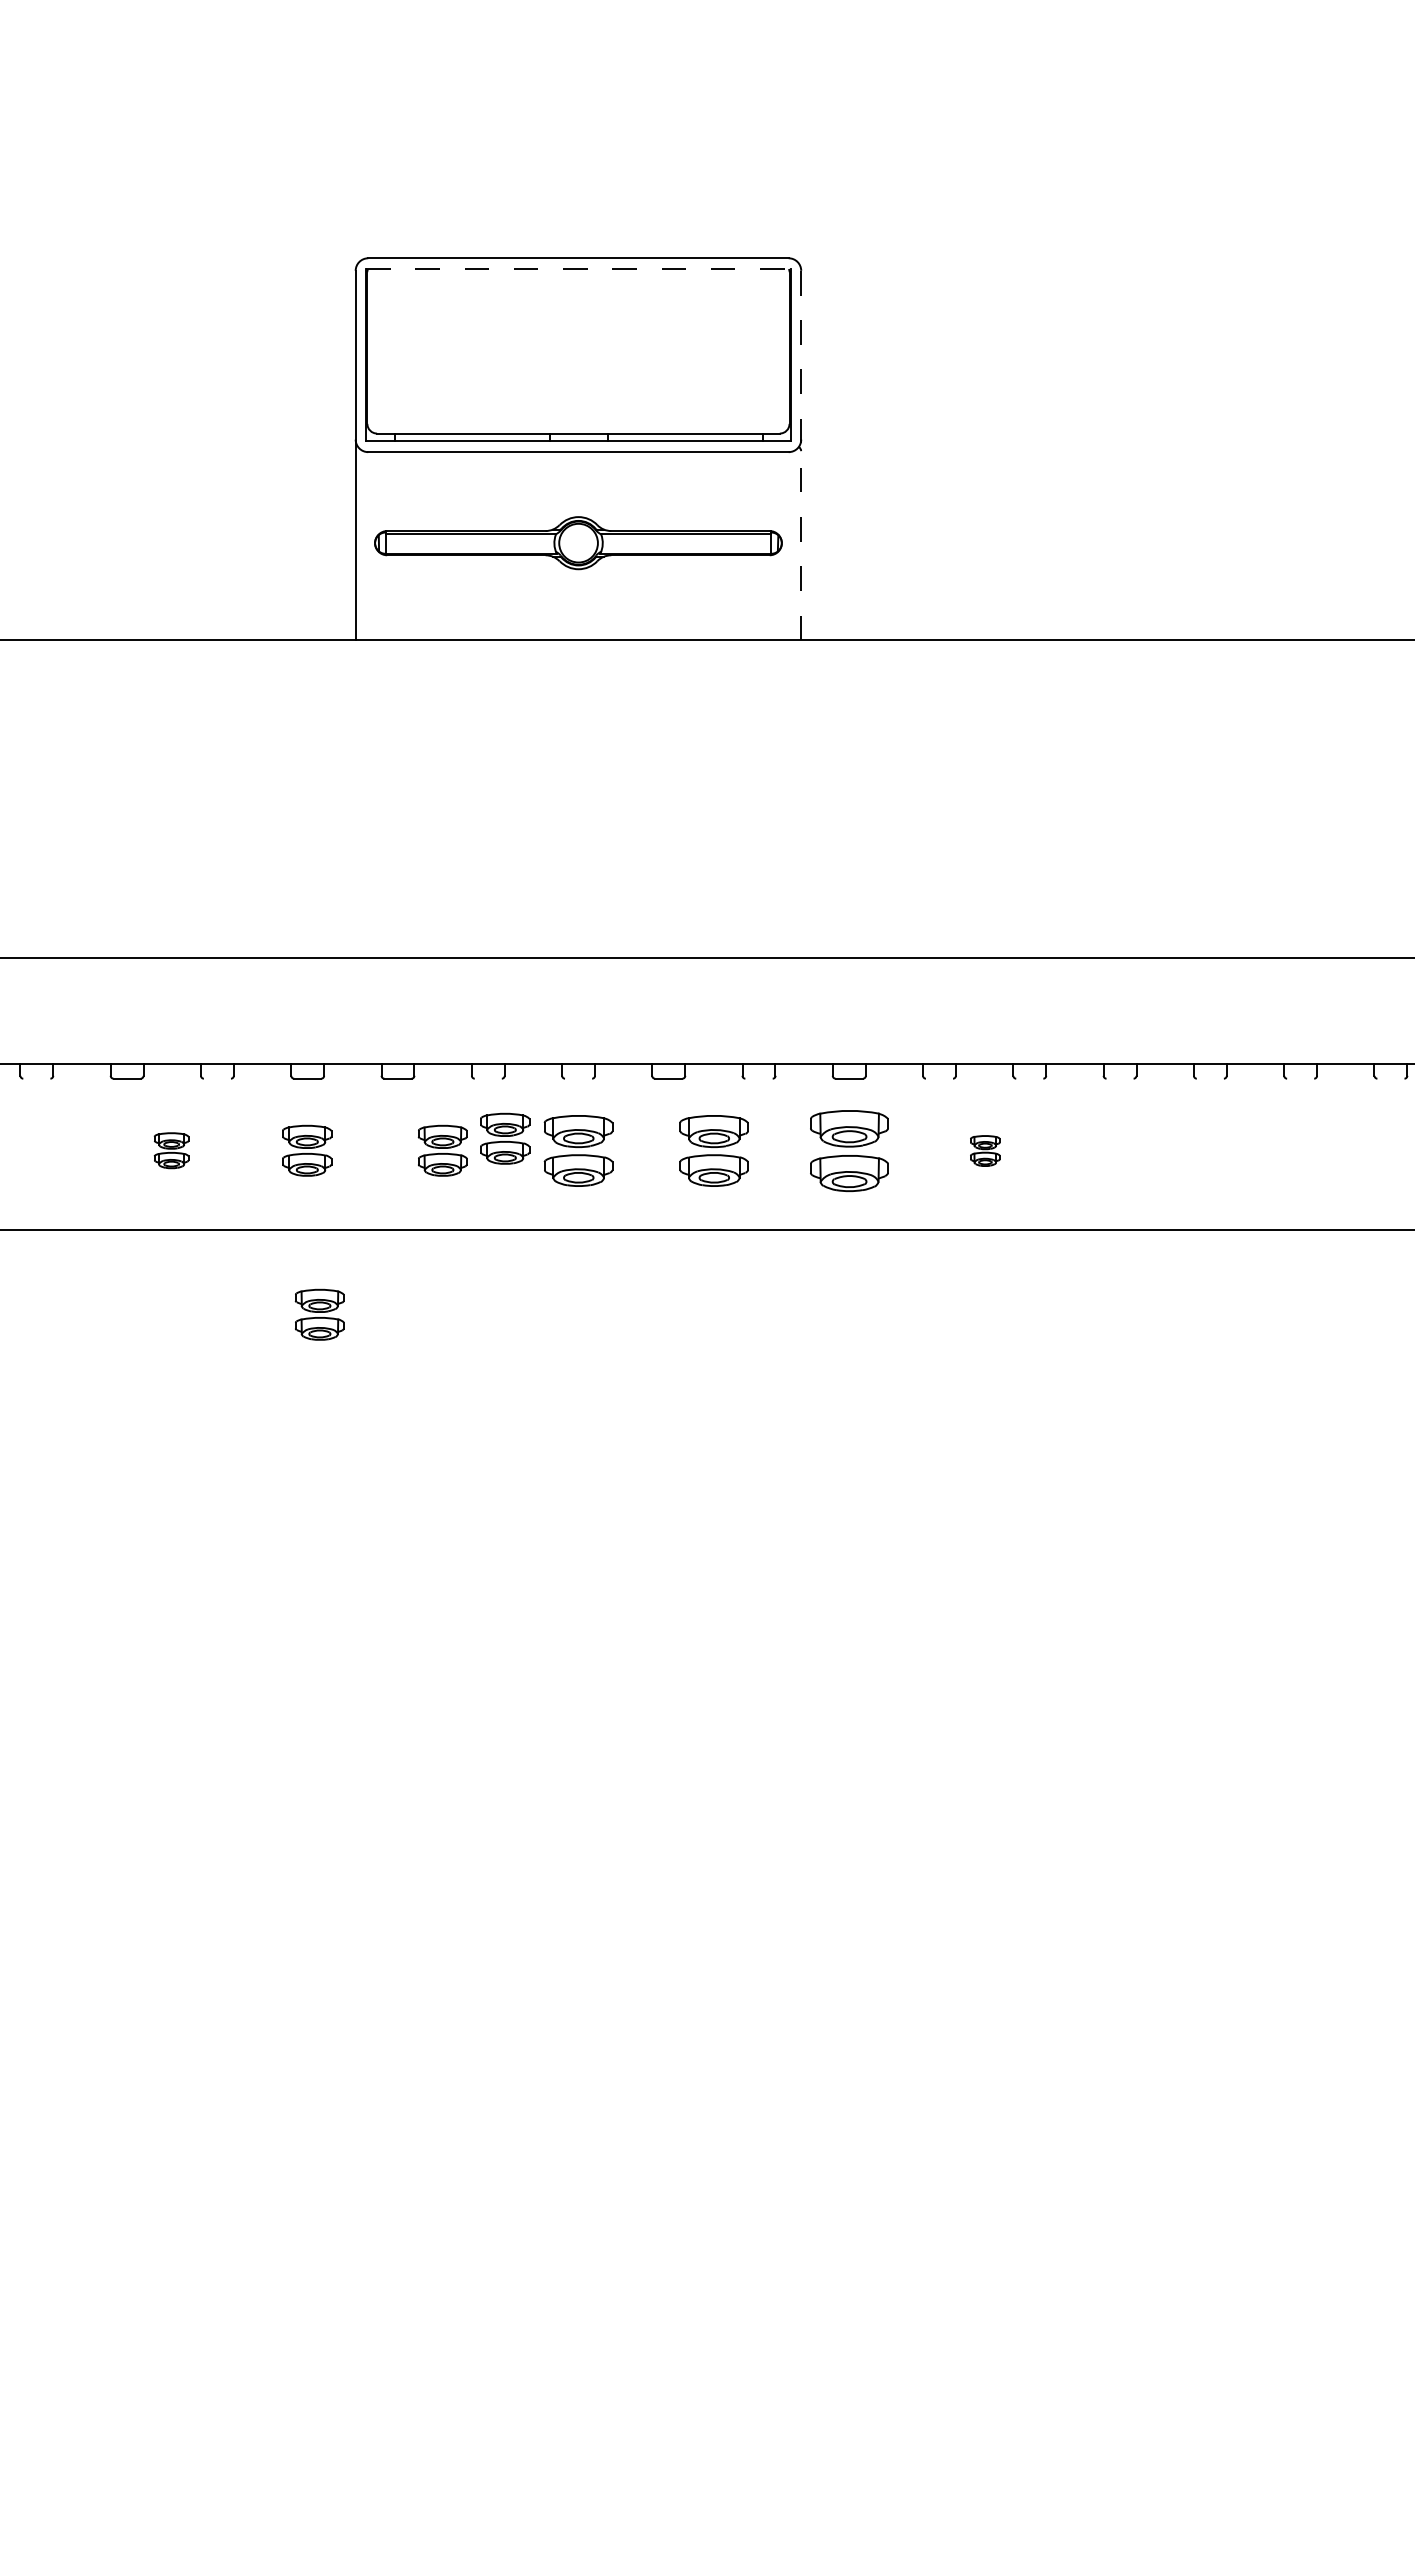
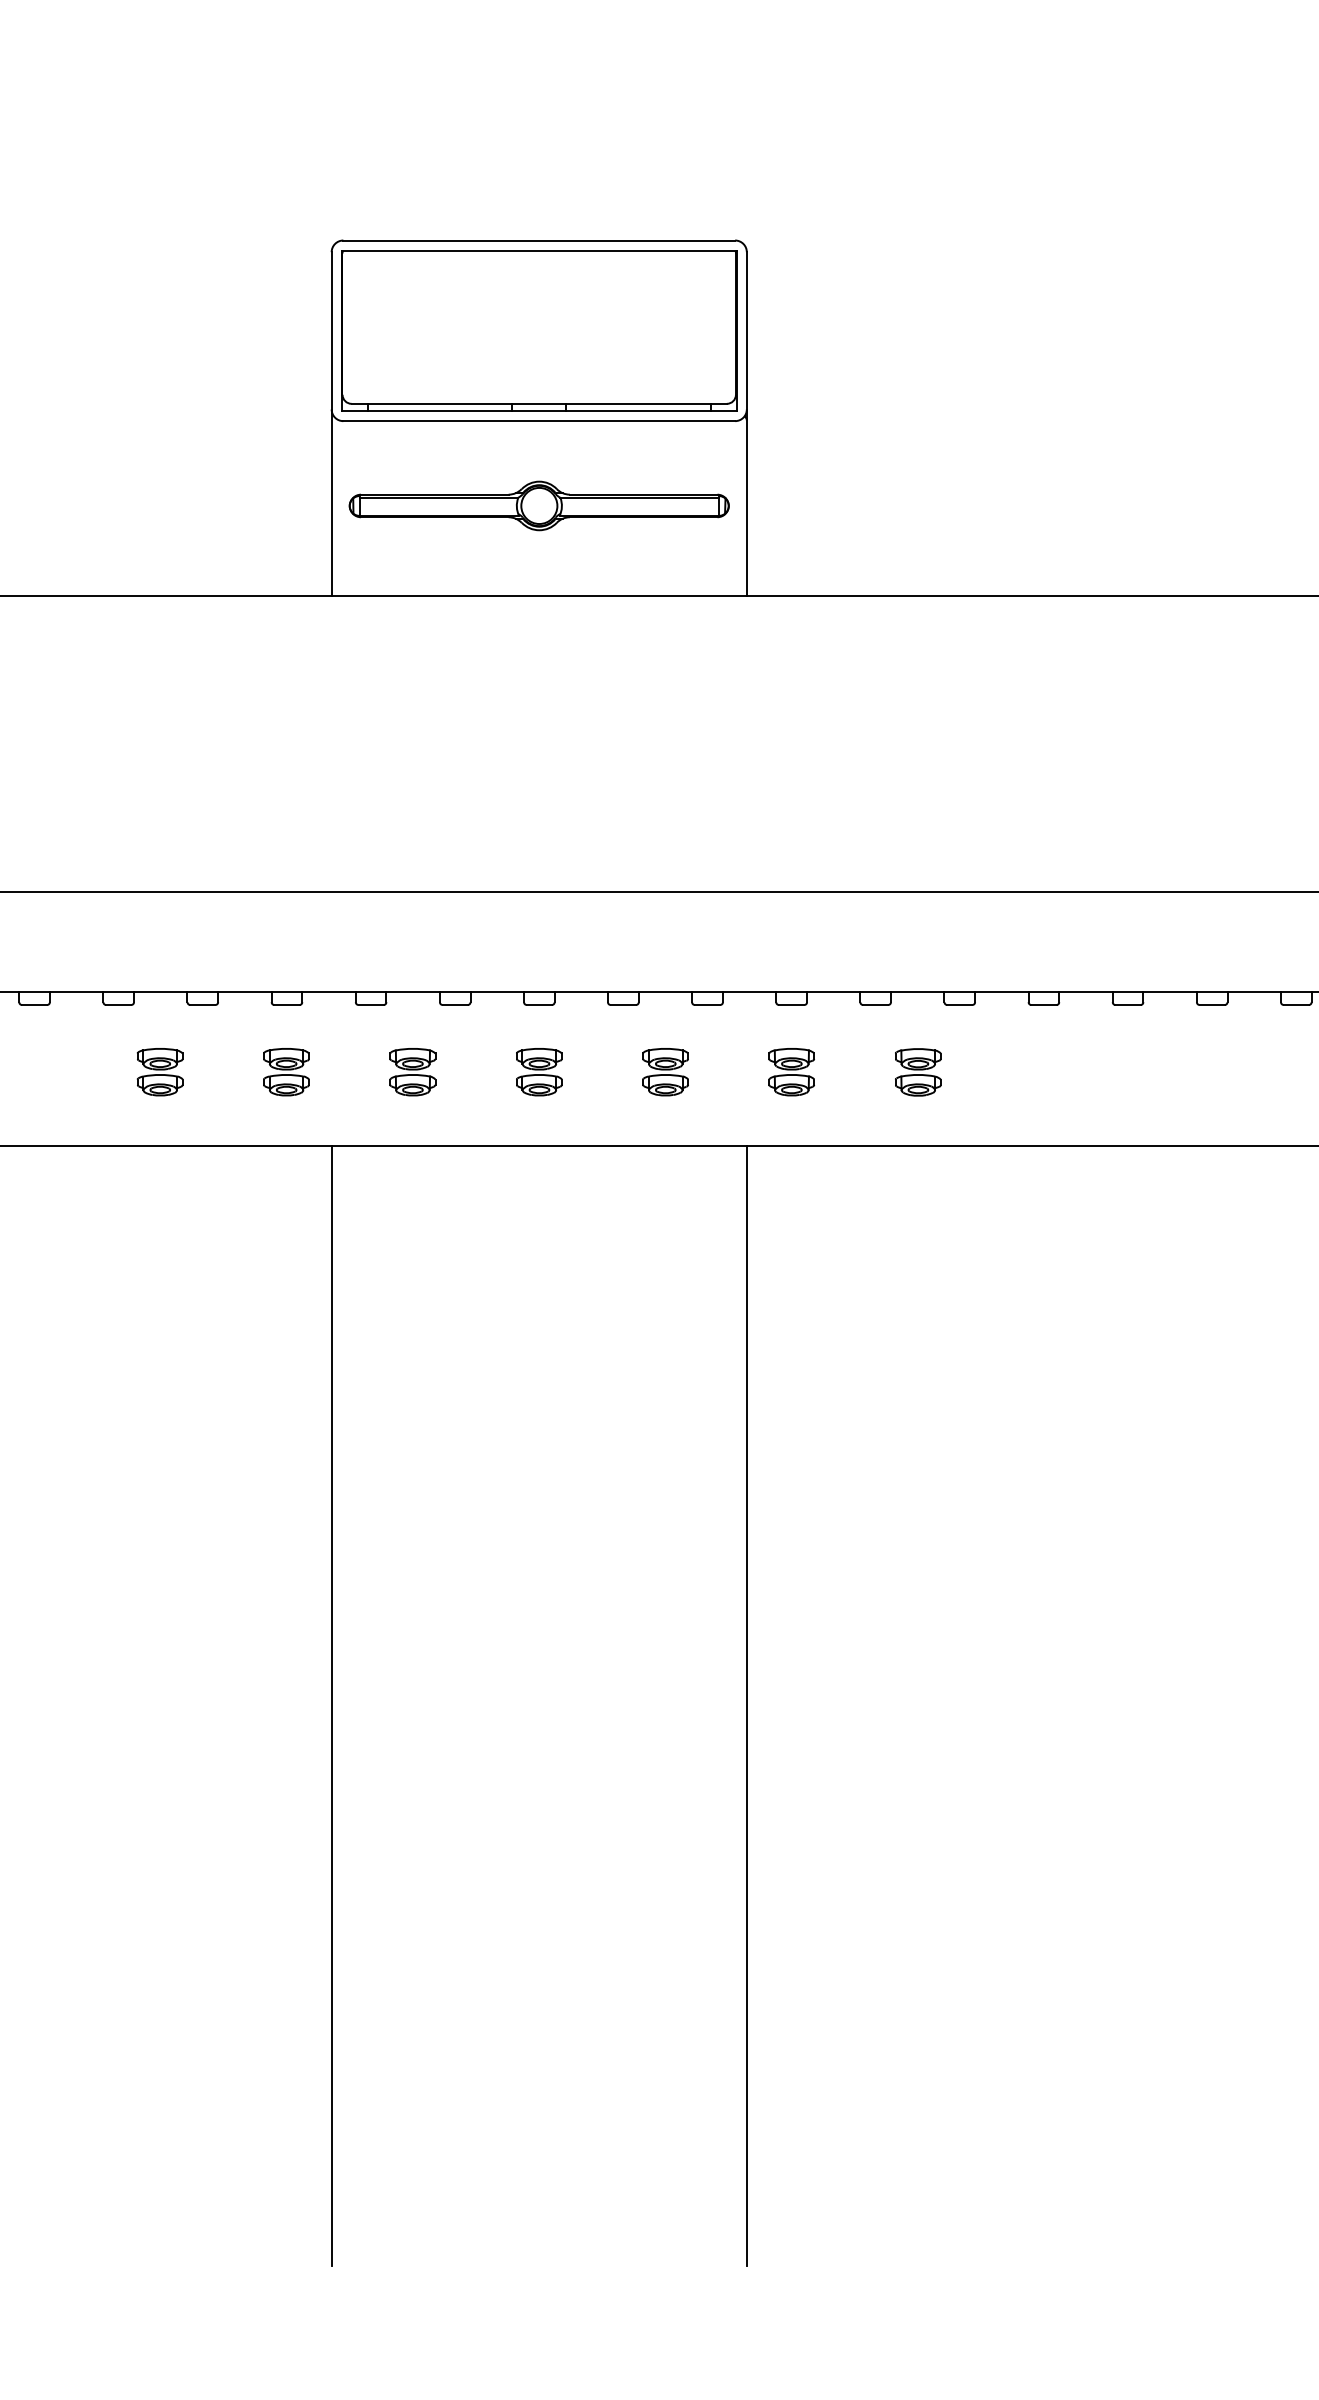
line: (578, 269) -> (539, 250), dashed -> solid
line: (801, 455) -> (747, 424), dashed -> solid
line: (36, 1078) -> (34, 1004), added
line: (216, 1078) -> (201, 1004), added
line: (487, 1078) -> (454, 1004), added
line: (578, 1078) -> (539, 1004), added
line: (758, 1078) -> (707, 1004), added
line: (939, 1078) -> (875, 1004), added
line: (1029, 1078) -> (959, 1004), added
line: (1119, 1078) -> (1043, 1004), added
line: (1209, 1078) -> (1127, 1004), added
line: (1300, 1078) -> (1212, 1004), added
line: (1390, 1078) -> (1295, 1004), added
part: (505, 1138) -> (471, 1060), removed
part: (171, 1150) -> (160, 1071), size x1.43
part: (578, 1150) -> (539, 1071), size x0.71
part: (713, 1150) -> (665, 1071), size x0.71
part: (849, 1150) -> (791, 1071), size x0.62
part: (985, 1150) -> (918, 1071), size x1.67
part: (319, 1314) -> (297, 1224), removed
line: (355, 1830) -> (331, 1705), added
line: (801, 1830) -> (747, 1705), added

